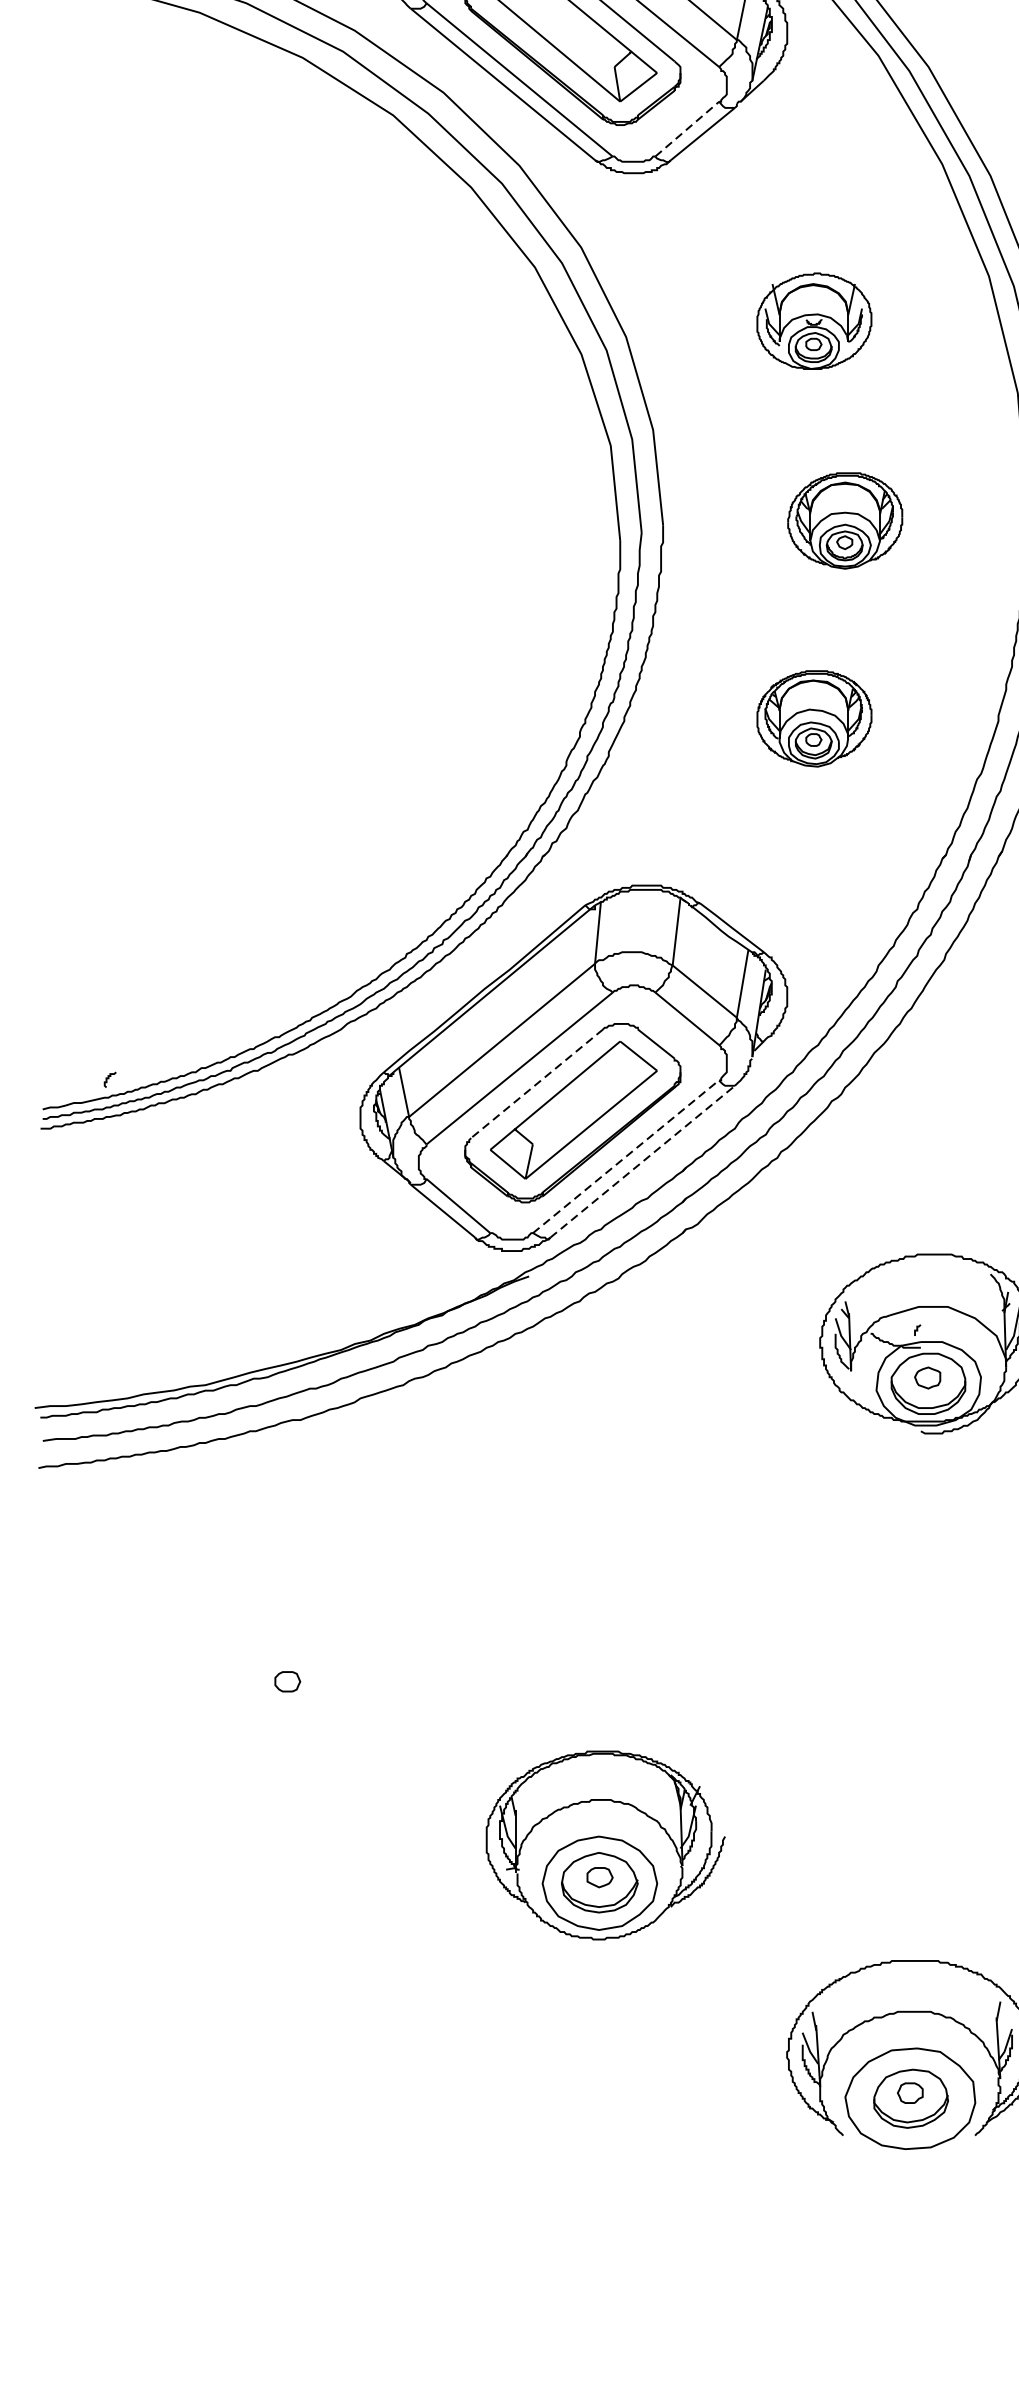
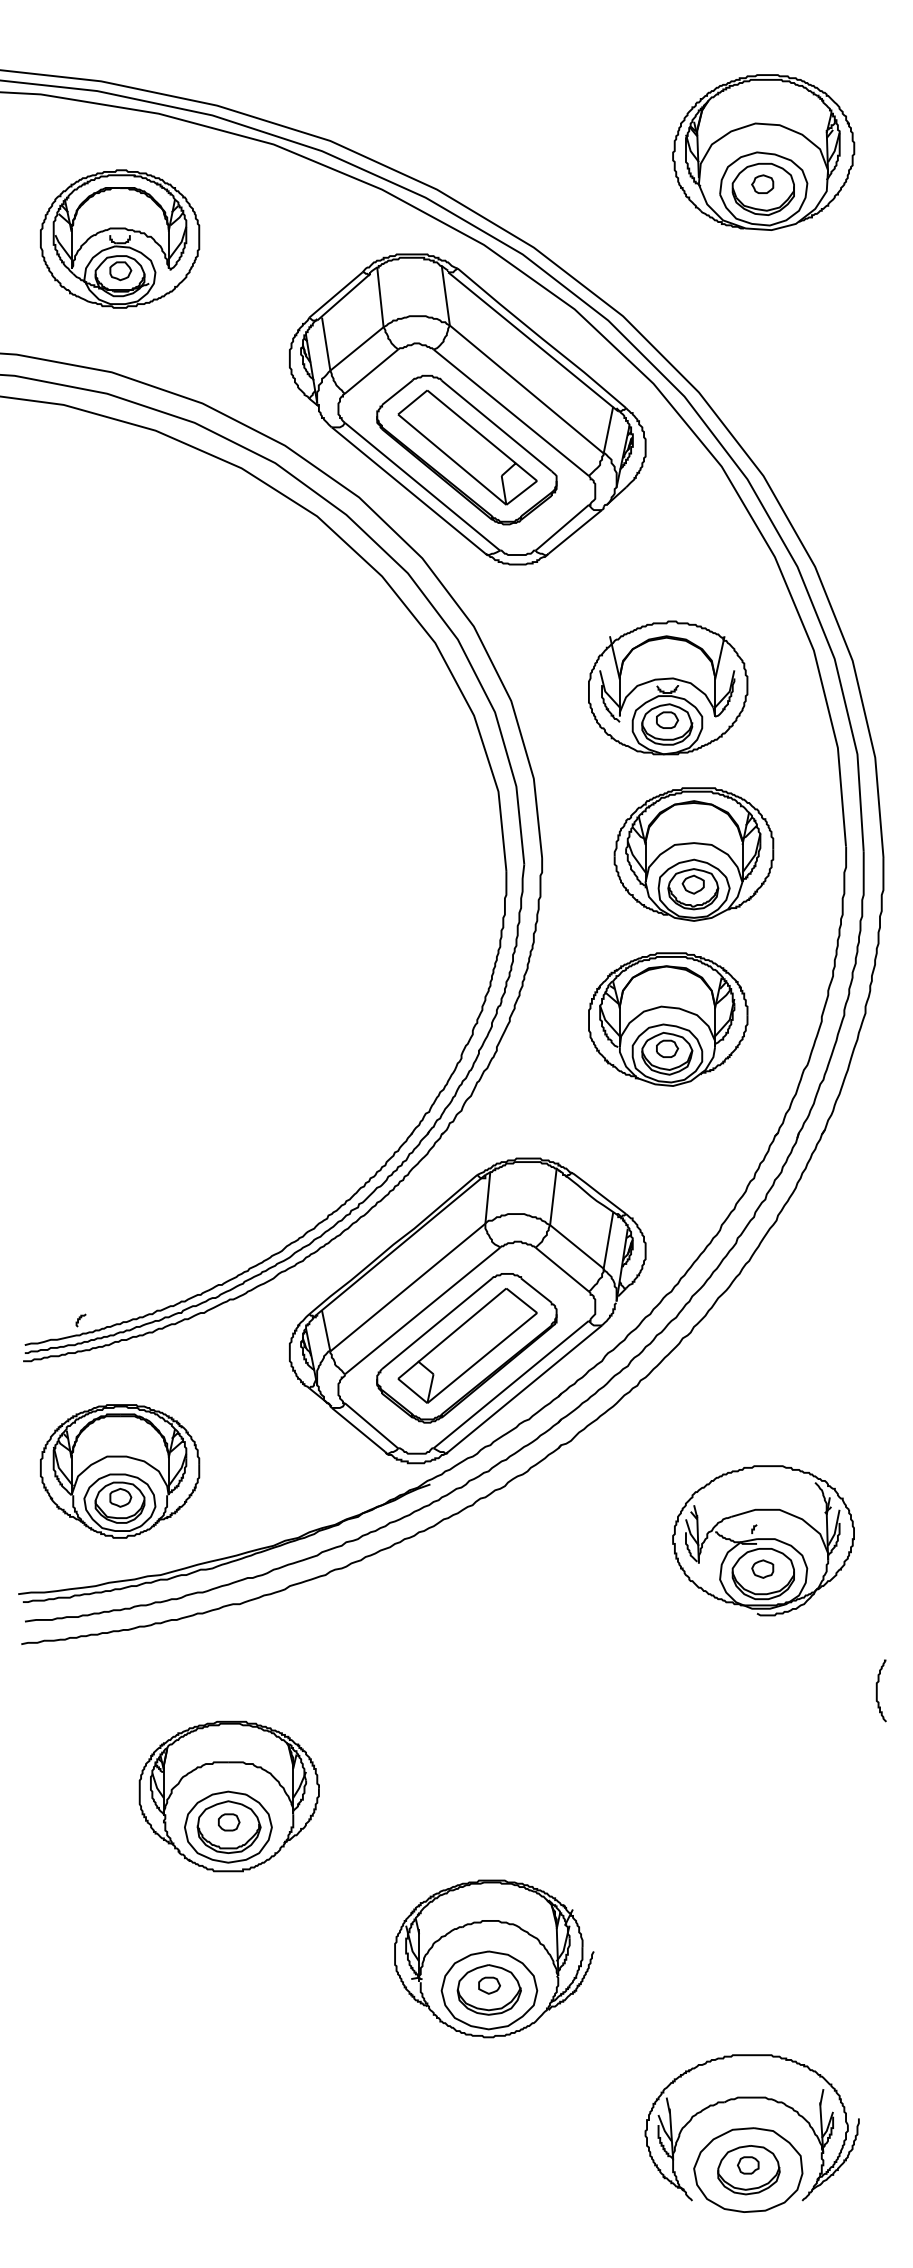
line: (687, 128) -> (562, 527), dashed -> solid
part: (814, 320) -> (668, 687), size x1.67
part: (844, 520) -> (693, 854), size x1.67
part: (814, 718) -> (668, 1019), size x1.67
line: (536, 1084) -> (436, 1324), dashed -> solid
line: (626, 1156) -> (511, 1384), dashed -> solid
line: (643, 1161) -> (525, 1388), dashed -> solid
part: (157, 1260) -> (120, 1471), added
part: (286, 1650) -> (228, 1796), added

